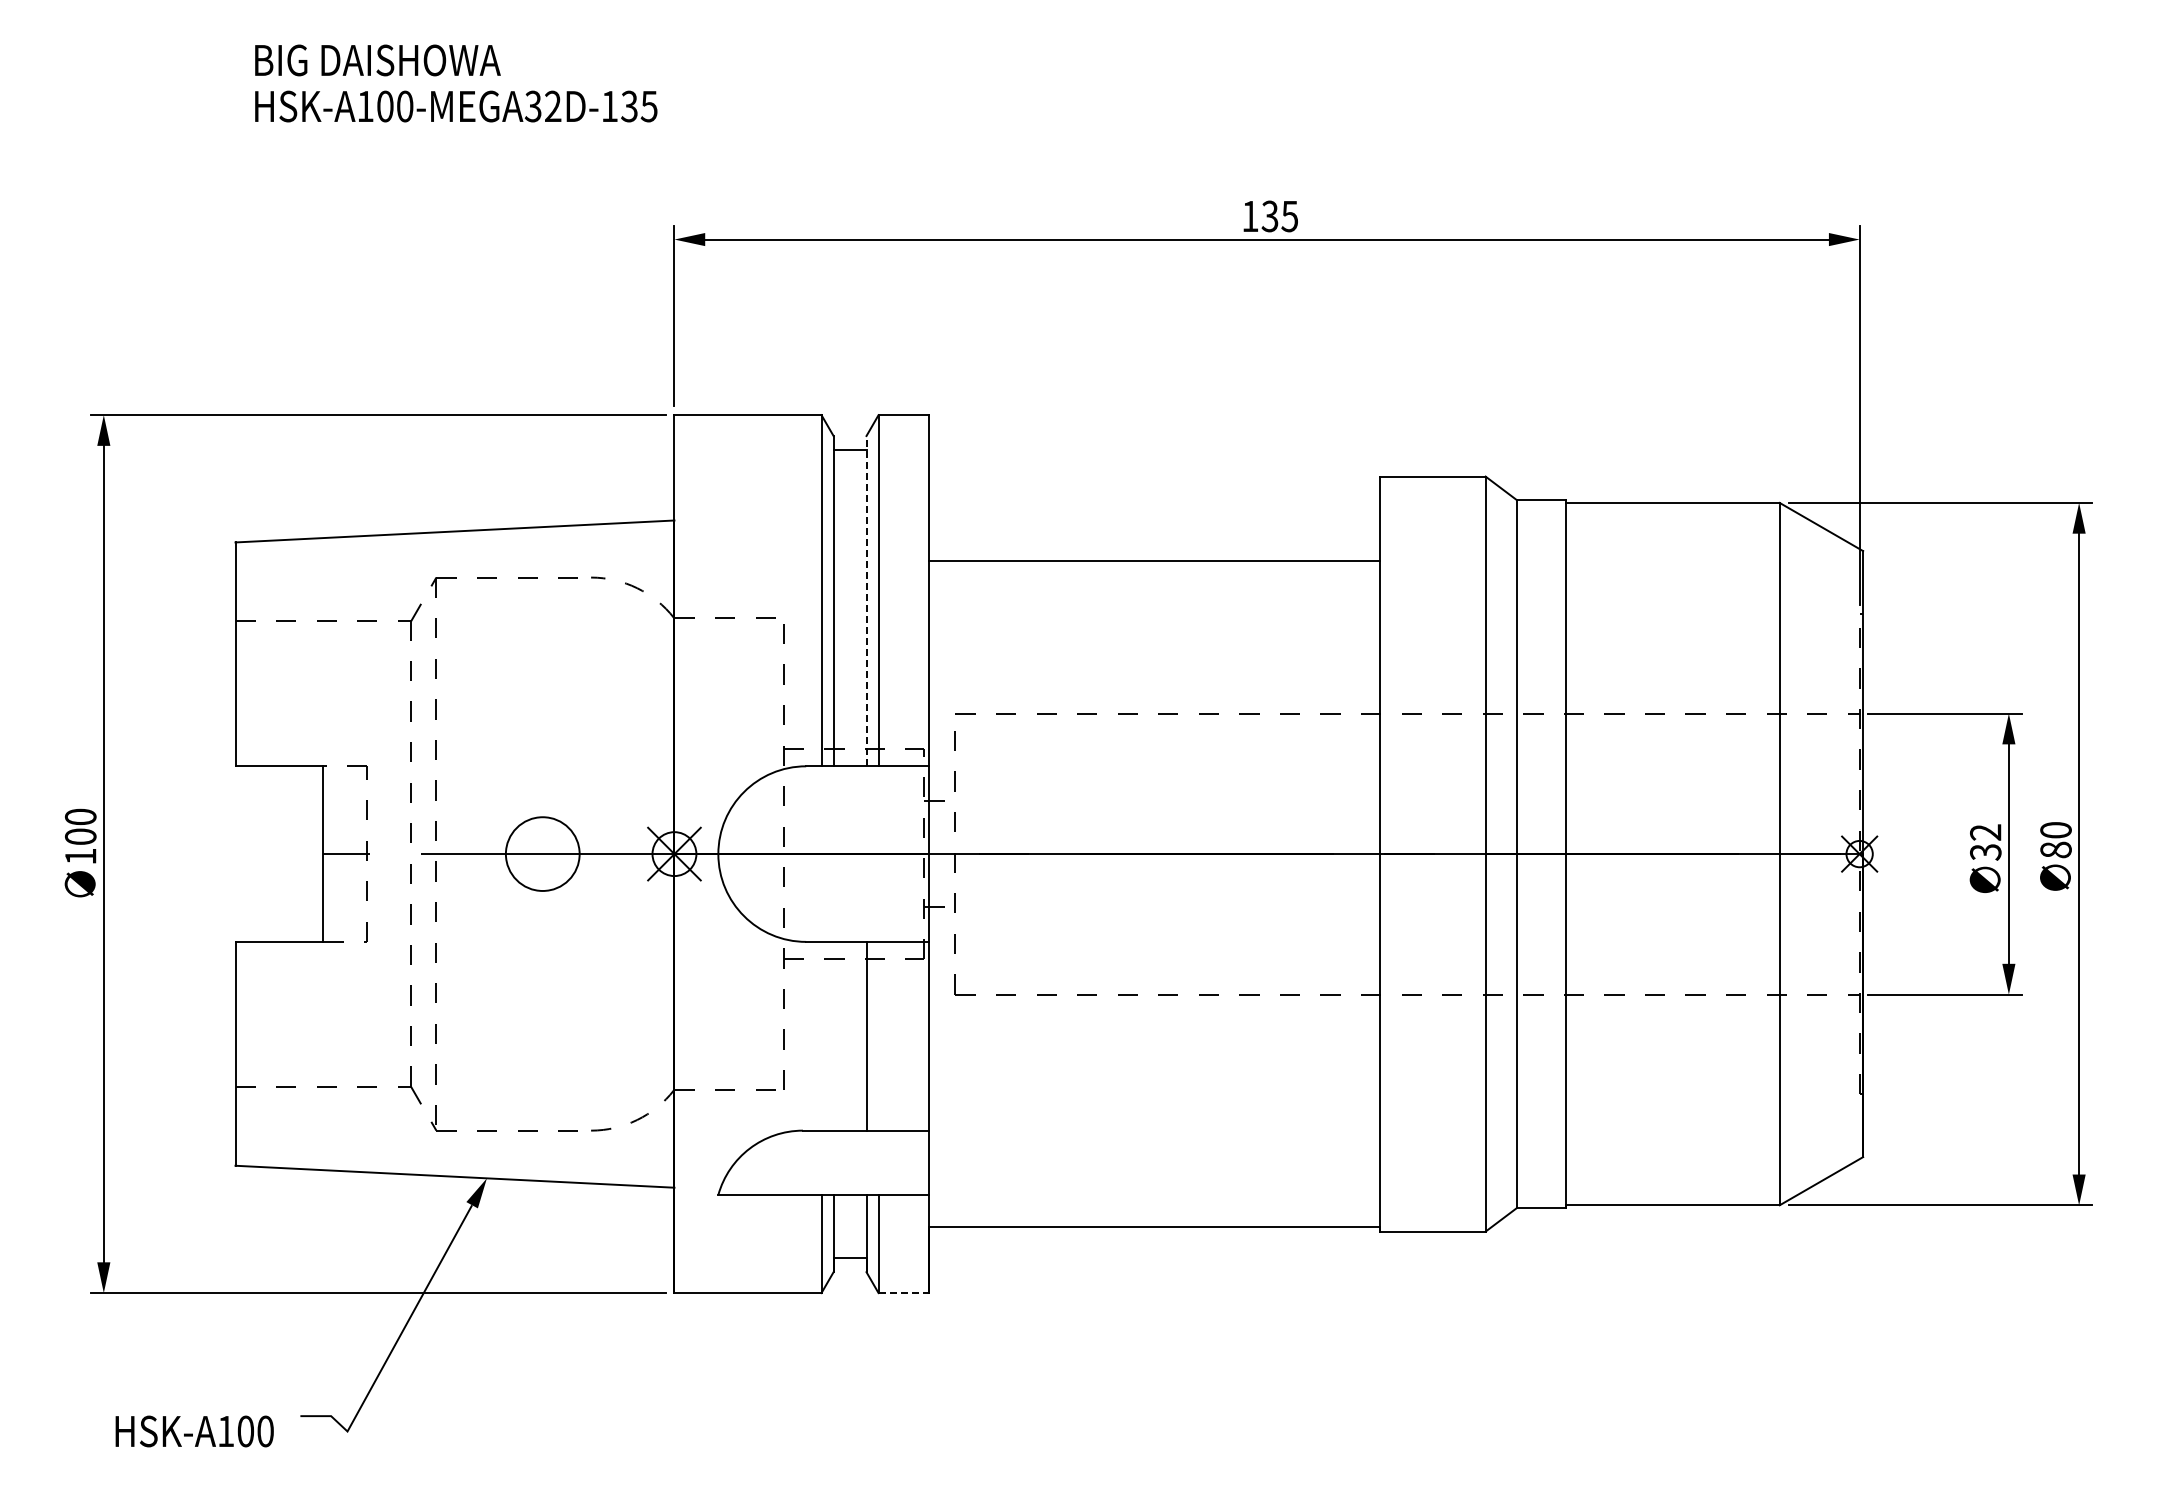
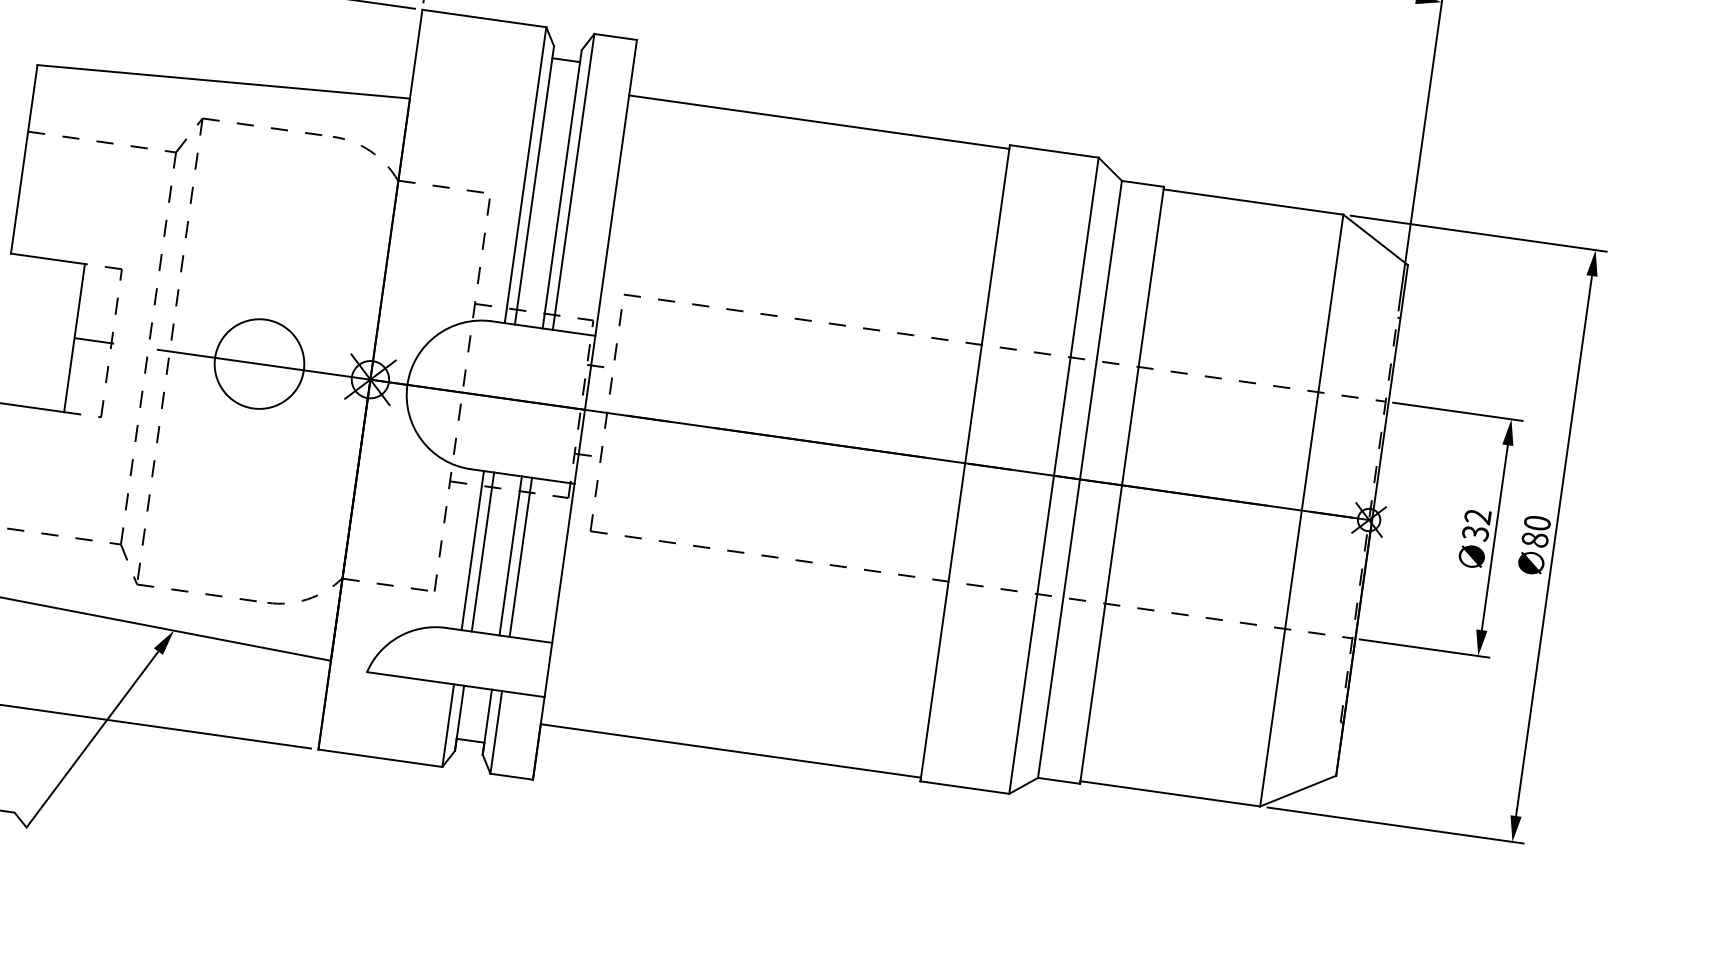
line: (1154, 561) -> (819, 122), moved
line: (866, 600) -> (562, 188), dashed -> solid
circle: (542, 853) -> (259, 363), size x1.43
line: (821, 1035) -> (472, 549), added
line: (833, 1035) -> (482, 551), added
line: (878, 1035) -> (520, 556), added
line: (904, 1293) -> (512, 777), dashed -> solid

